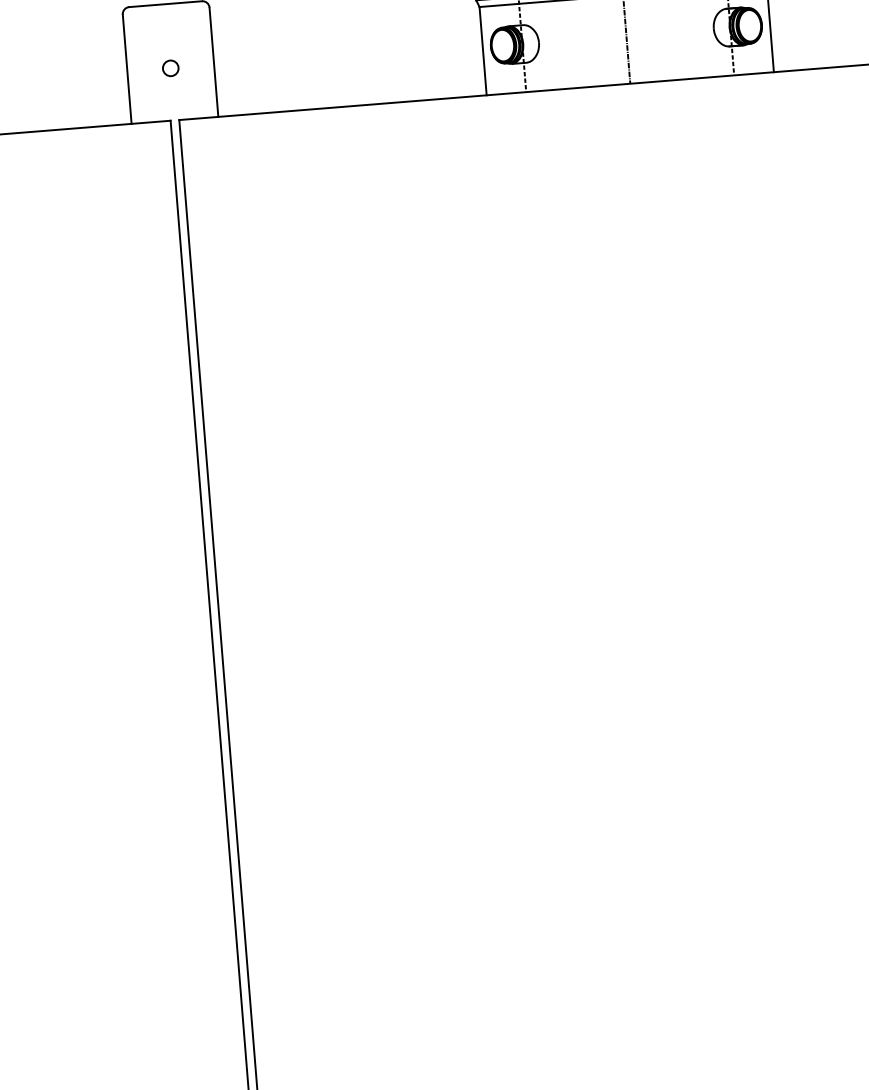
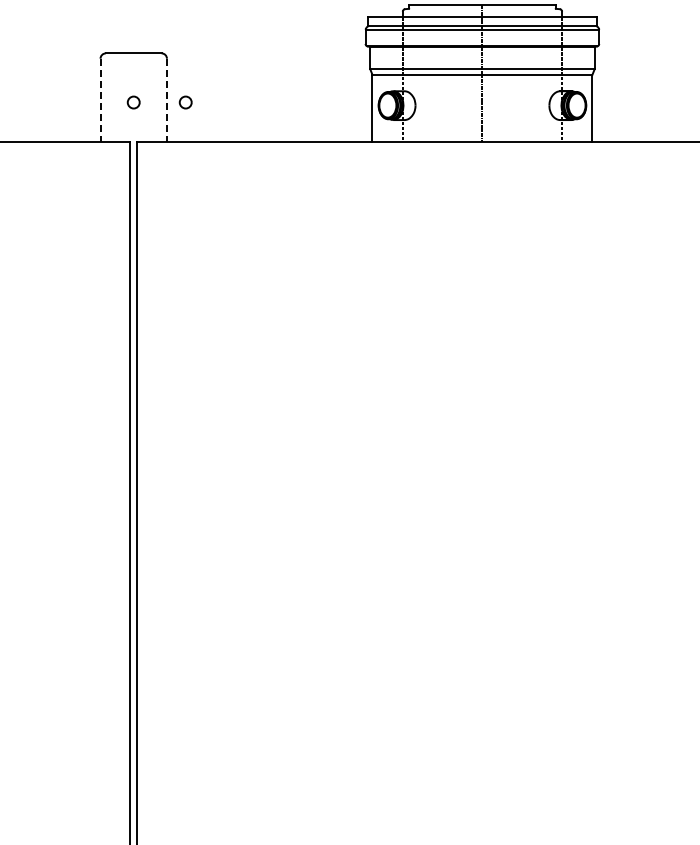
line: (213, 62) -> (166, 100), solid -> dashed
circle: (238, 62) -> (185, 102), added
line: (127, 69) -> (100, 100), solid -> dashed

